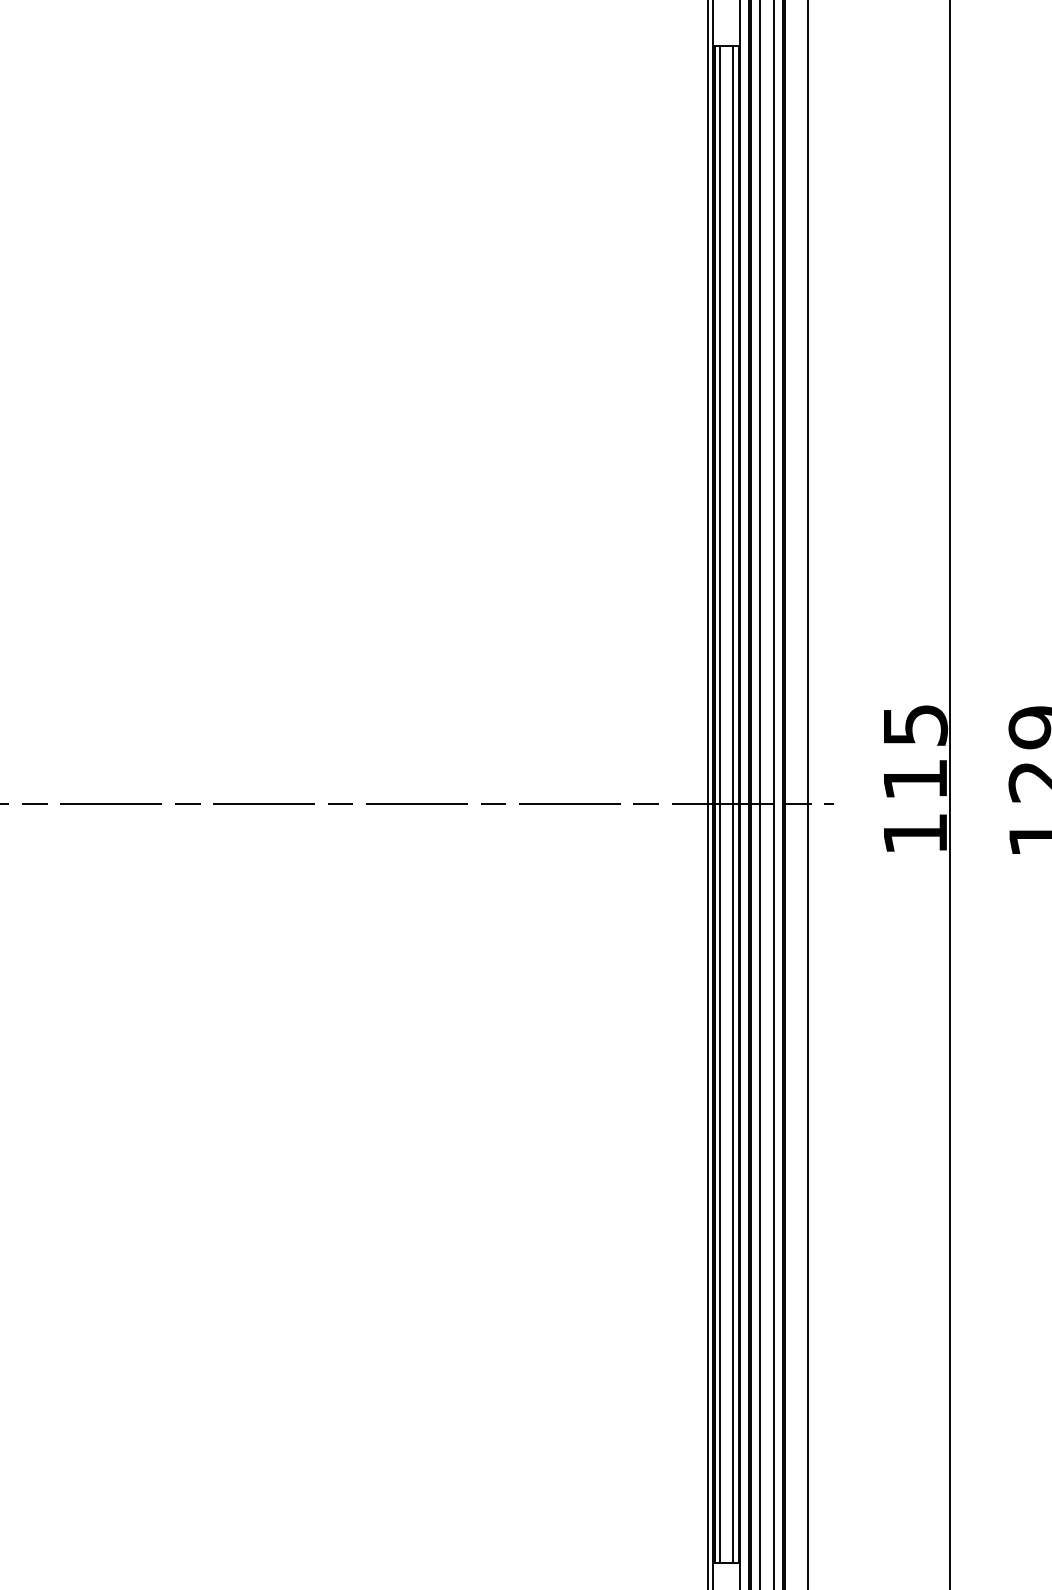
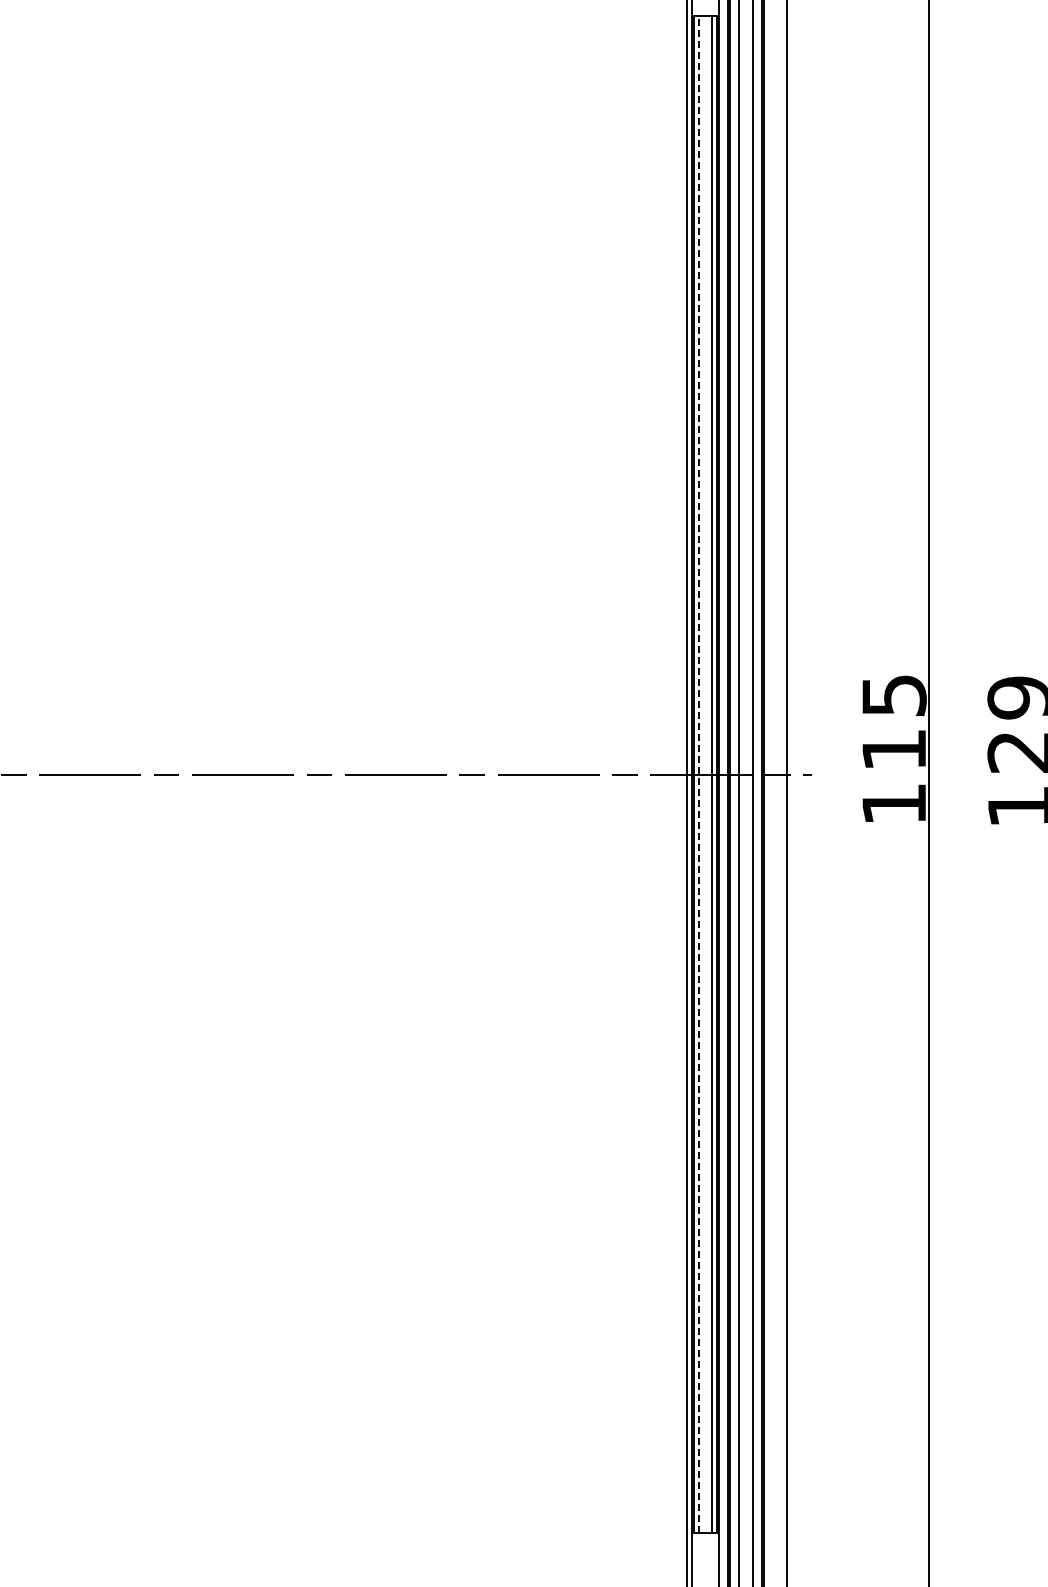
line: (720, 804) -> (699, 774), solid -> dashed

